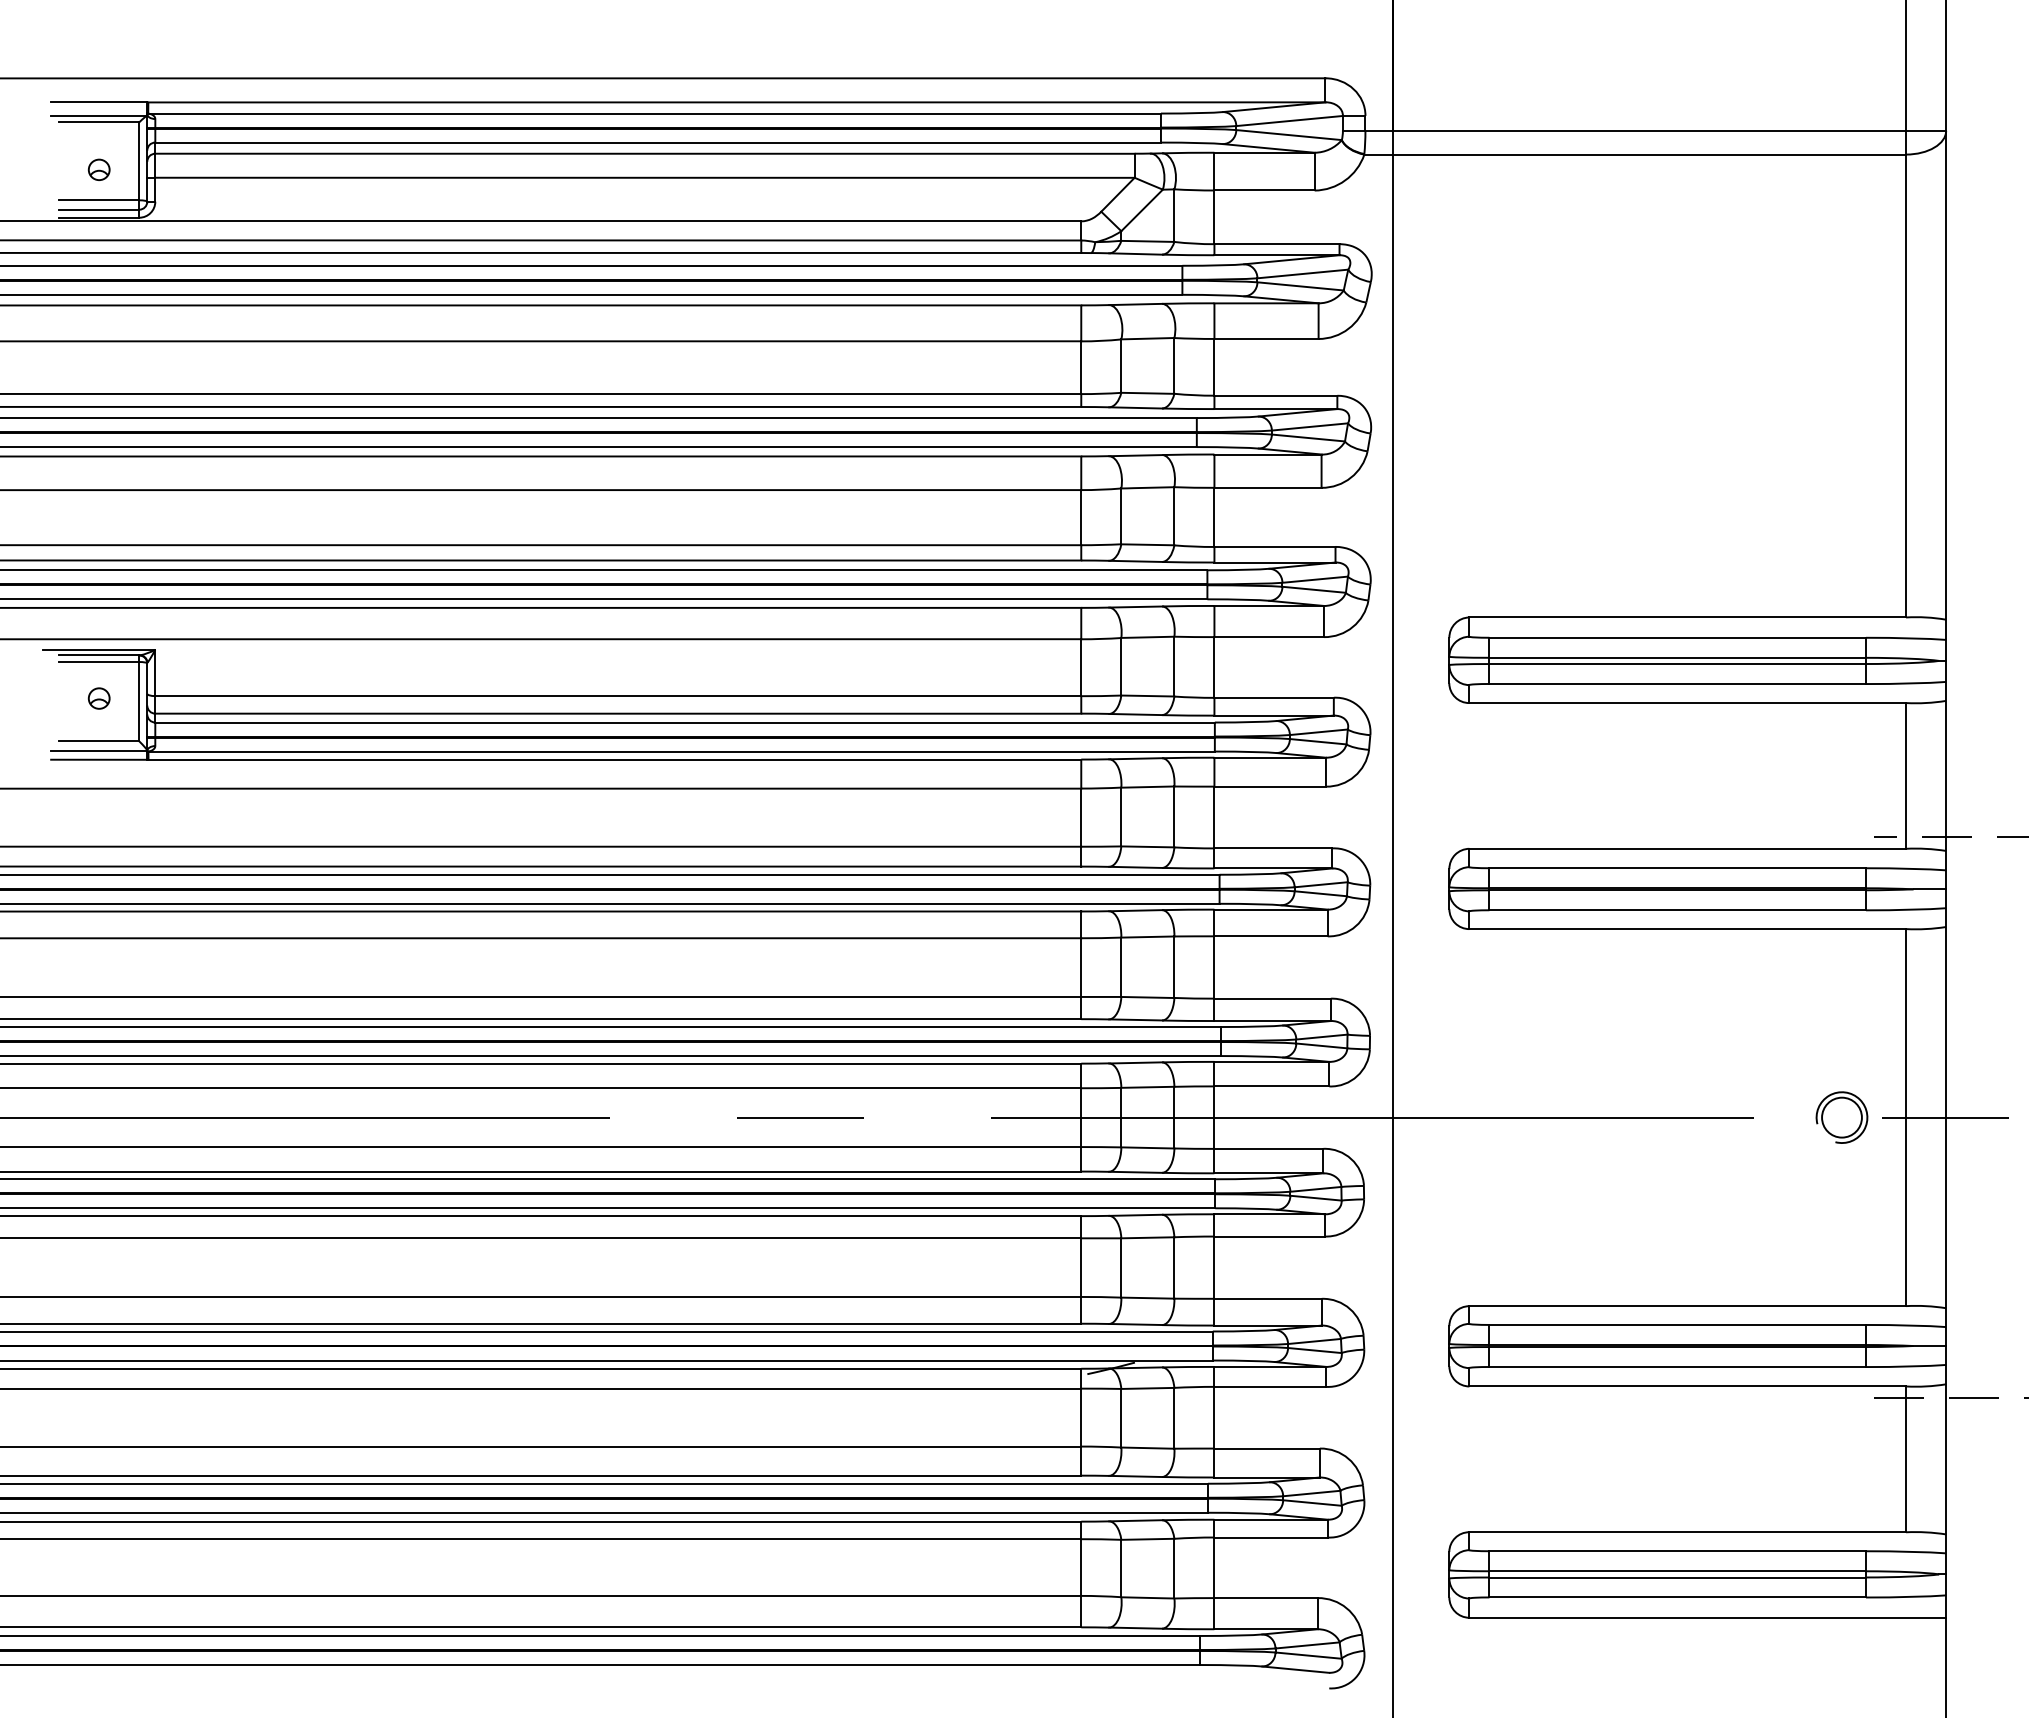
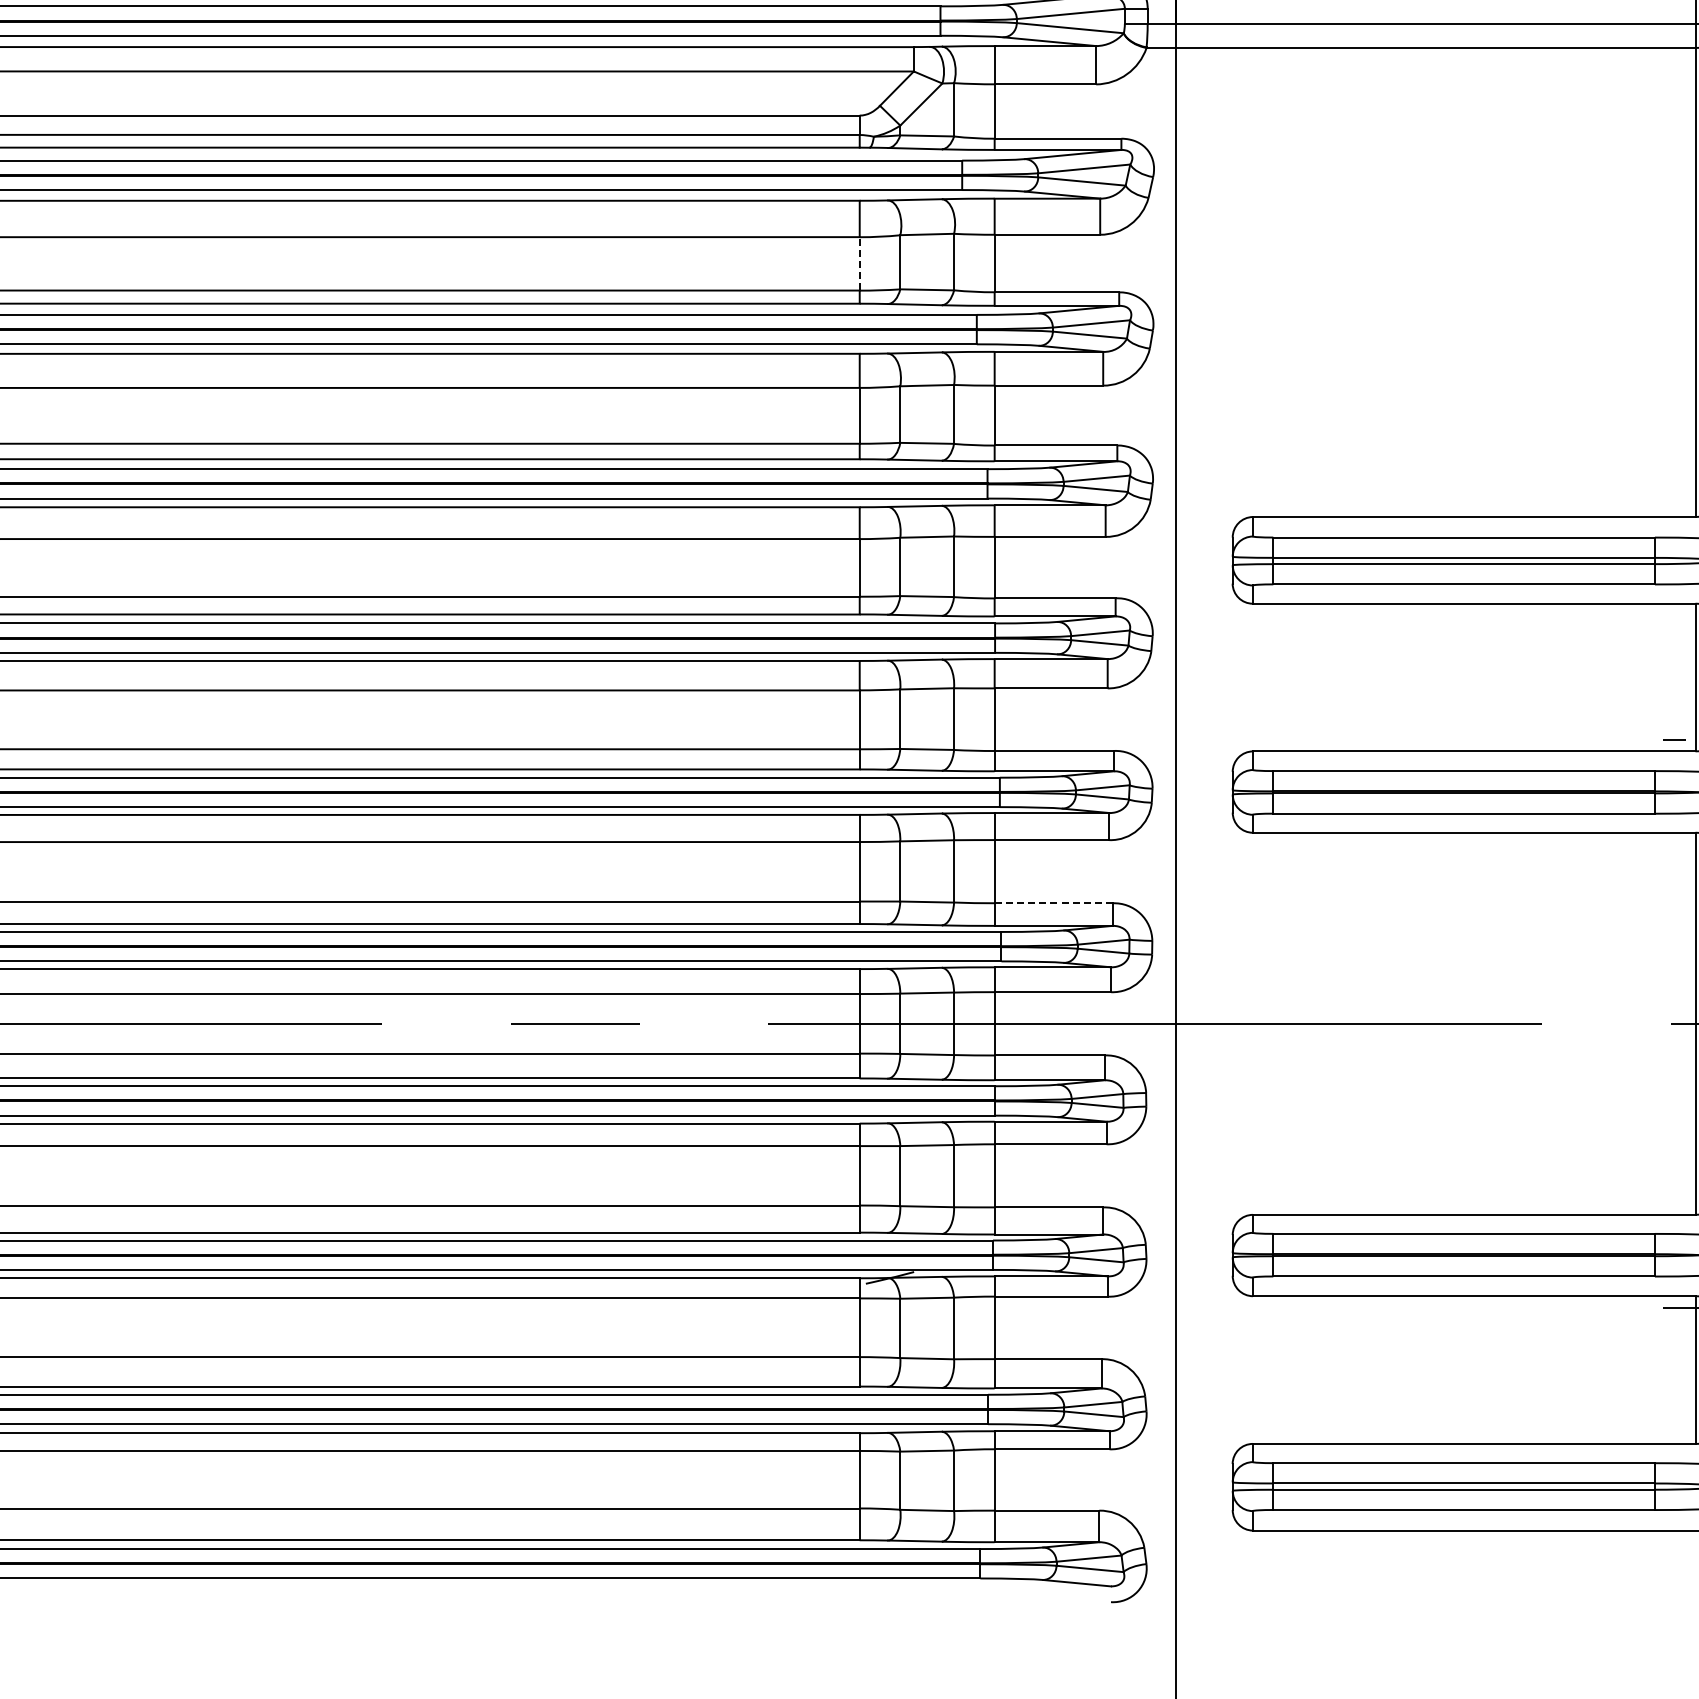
line: (1081, 367) -> (859, 263), solid -> dashed
line: (1273, 998) -> (1054, 903), solid -> dashed
part: (1841, 1117) -> (1630, 1023), removed

